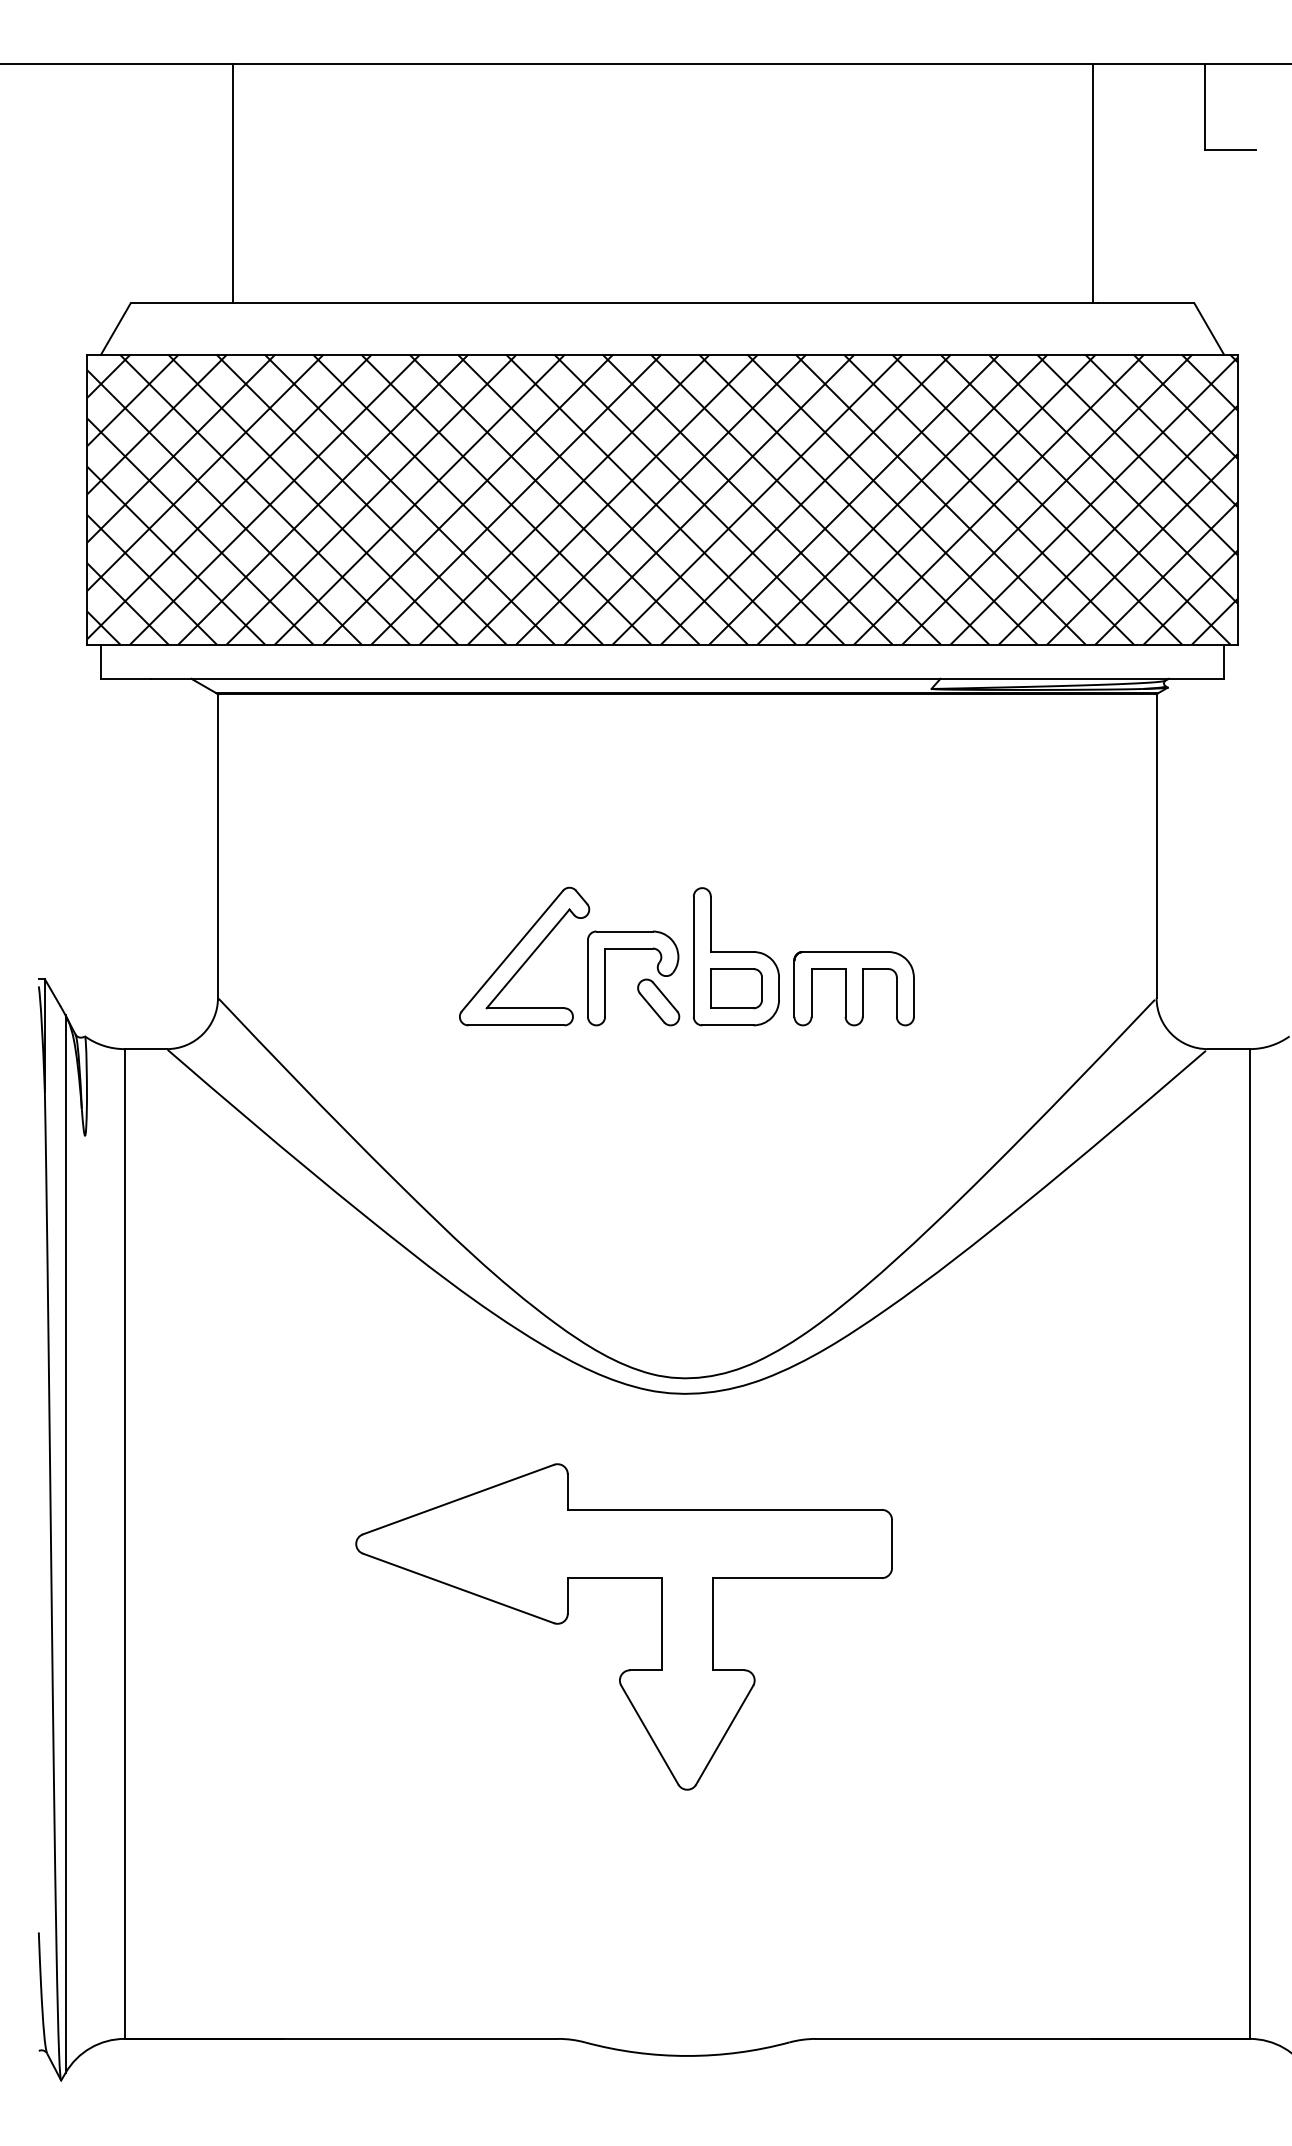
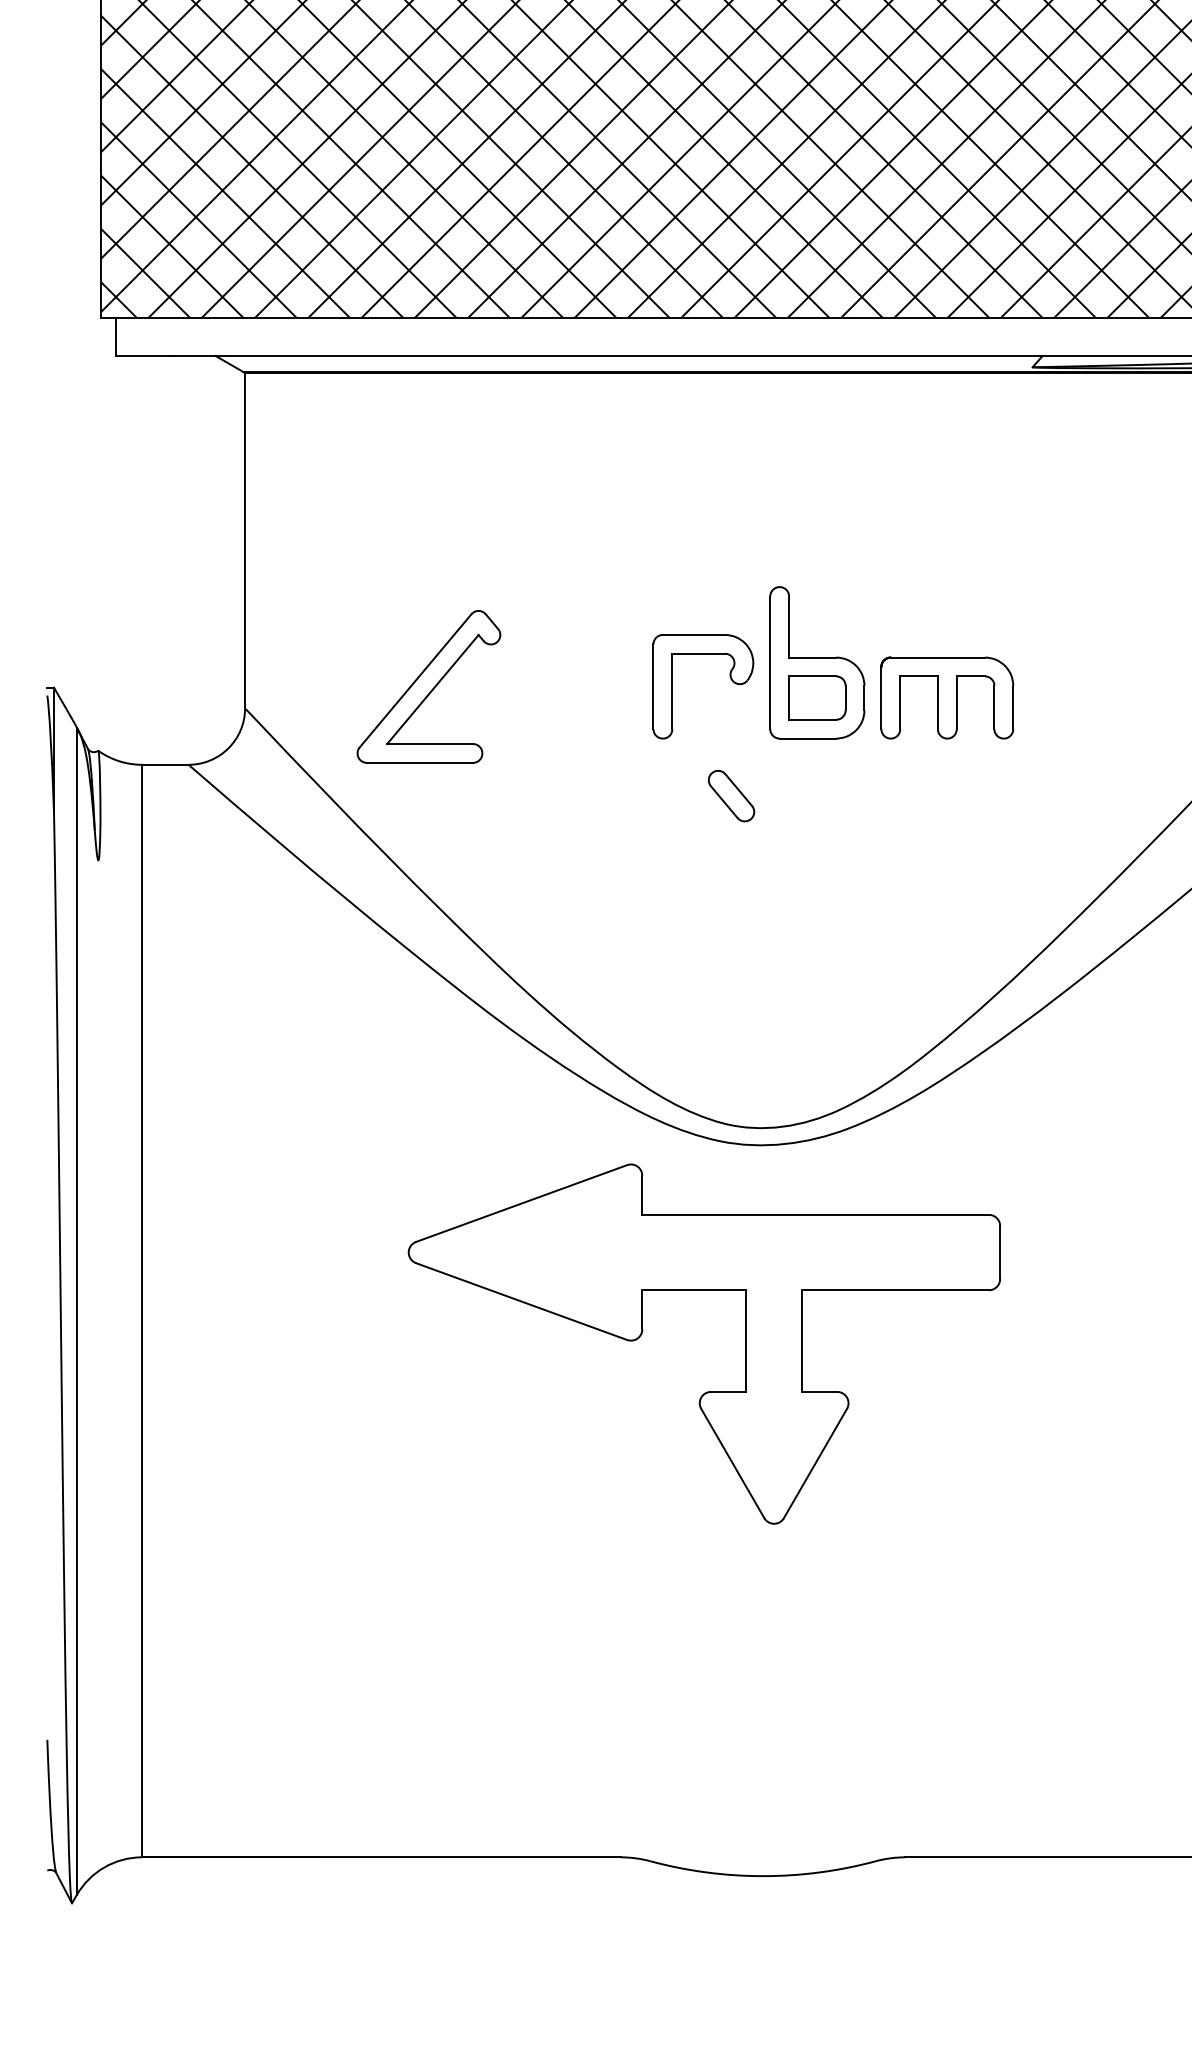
part: (524, 956) -> (428, 686), moved
part: (658, 1002) -> (731, 796), moved
part: (661, 1626) -> (745, 1343), moved

